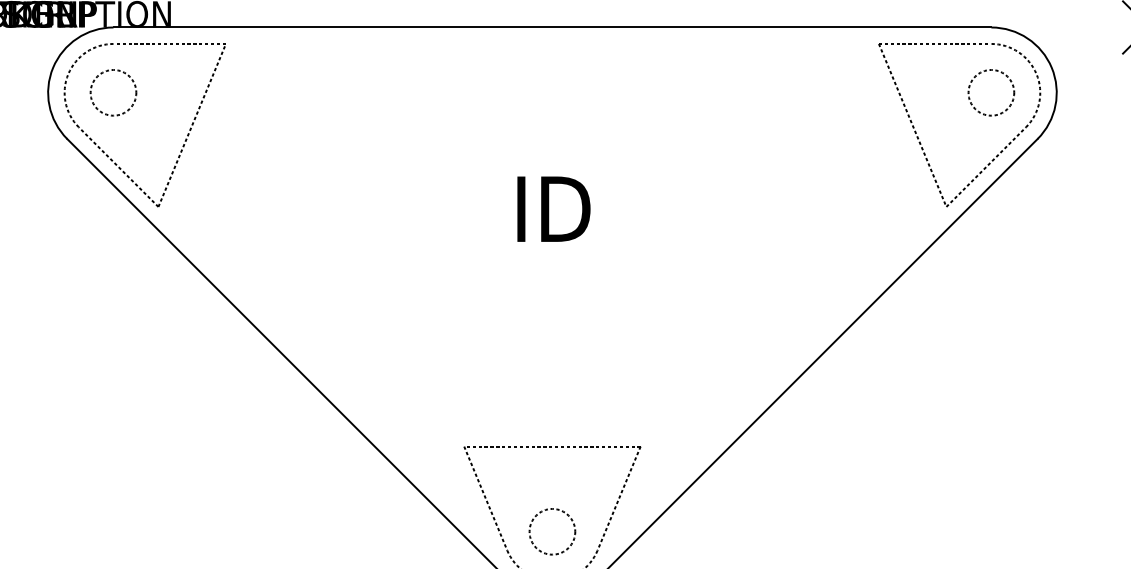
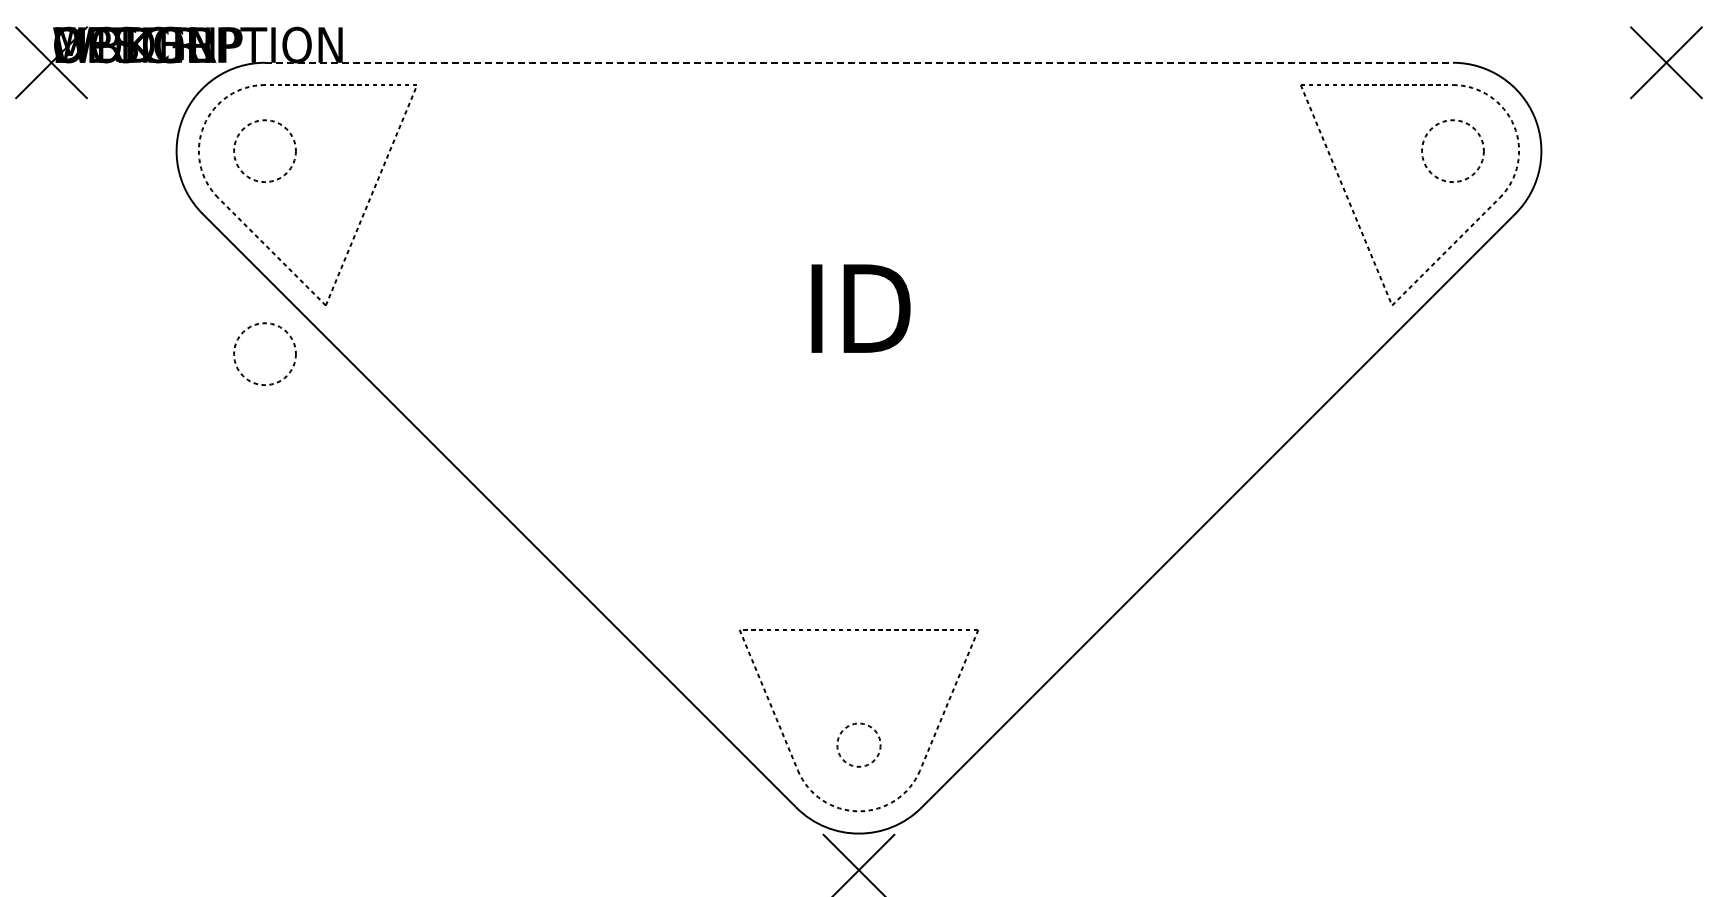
line: (552, 27) -> (859, 62), solid -> dashed
circle: (113, 242) -> (264, 353), added
circle: (552, 532) -> (858, 745), size x0.7

